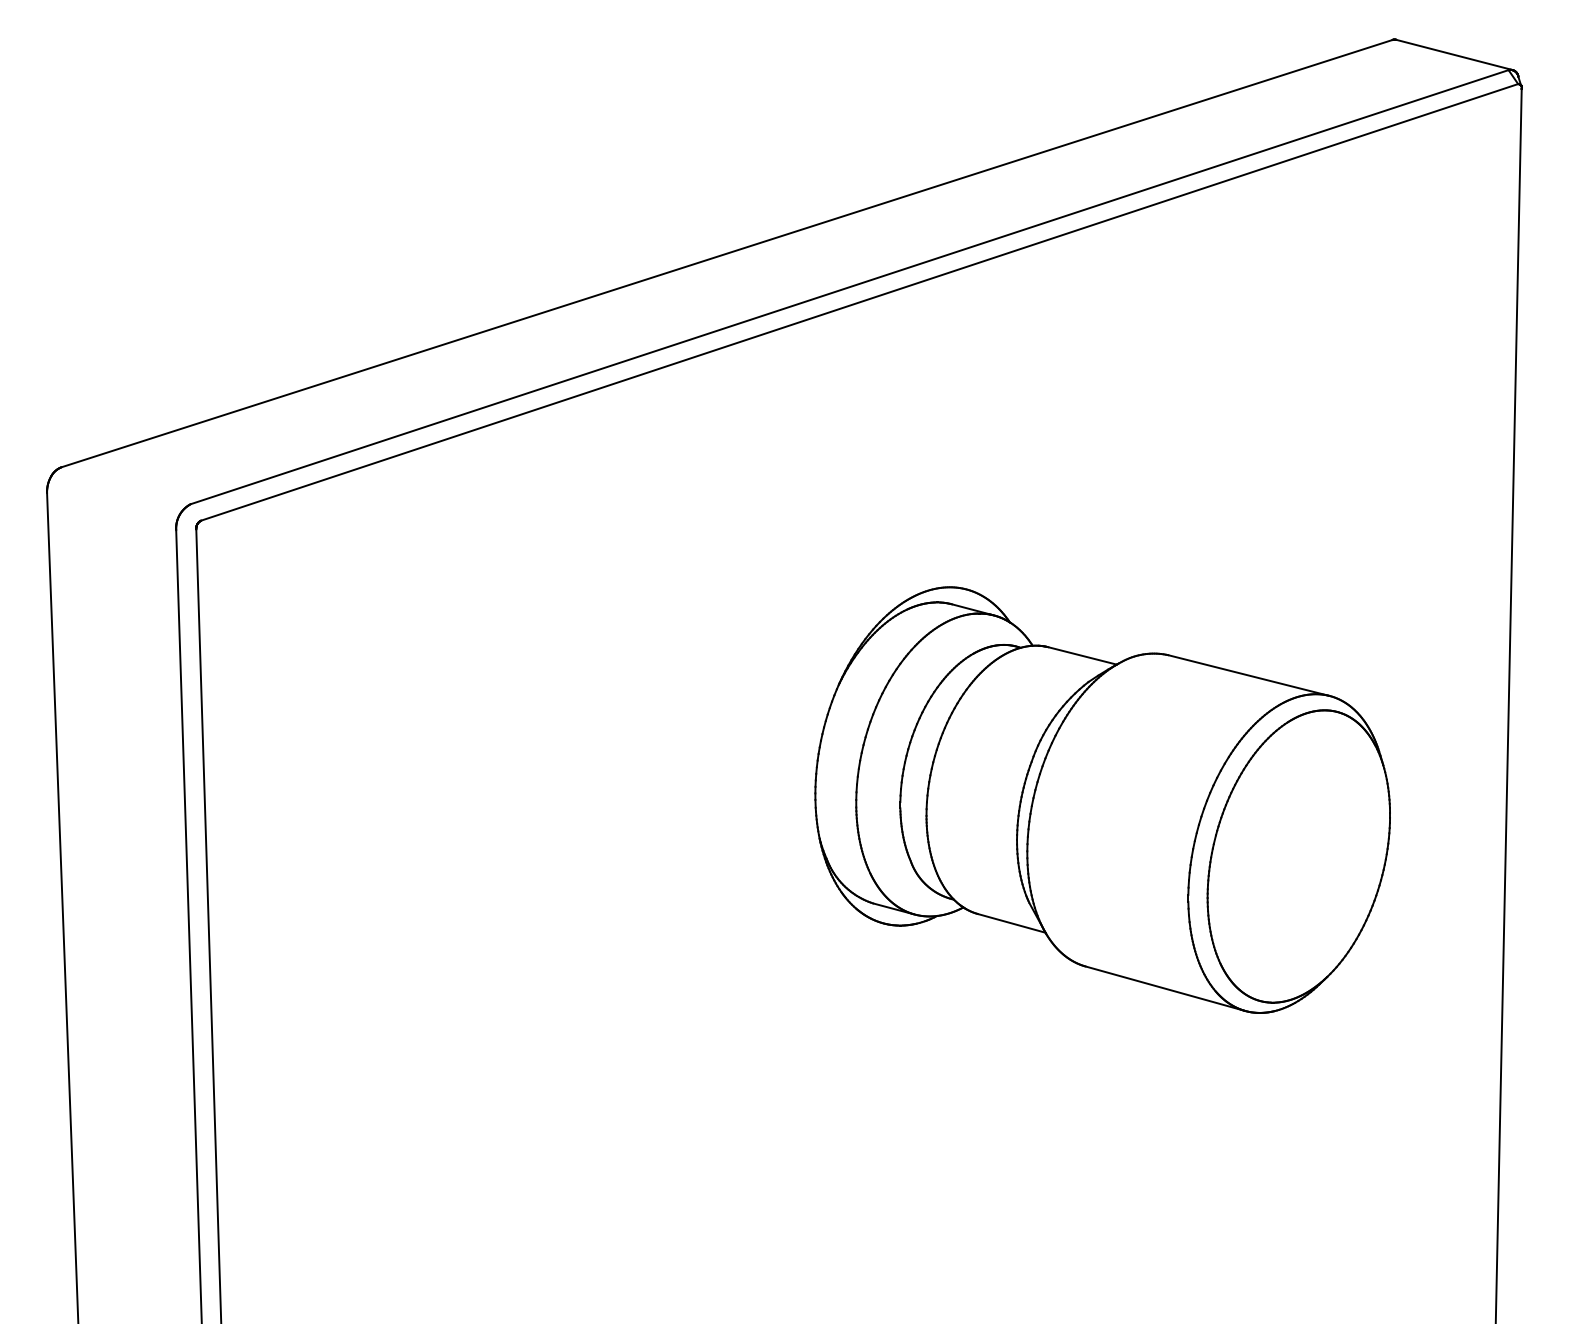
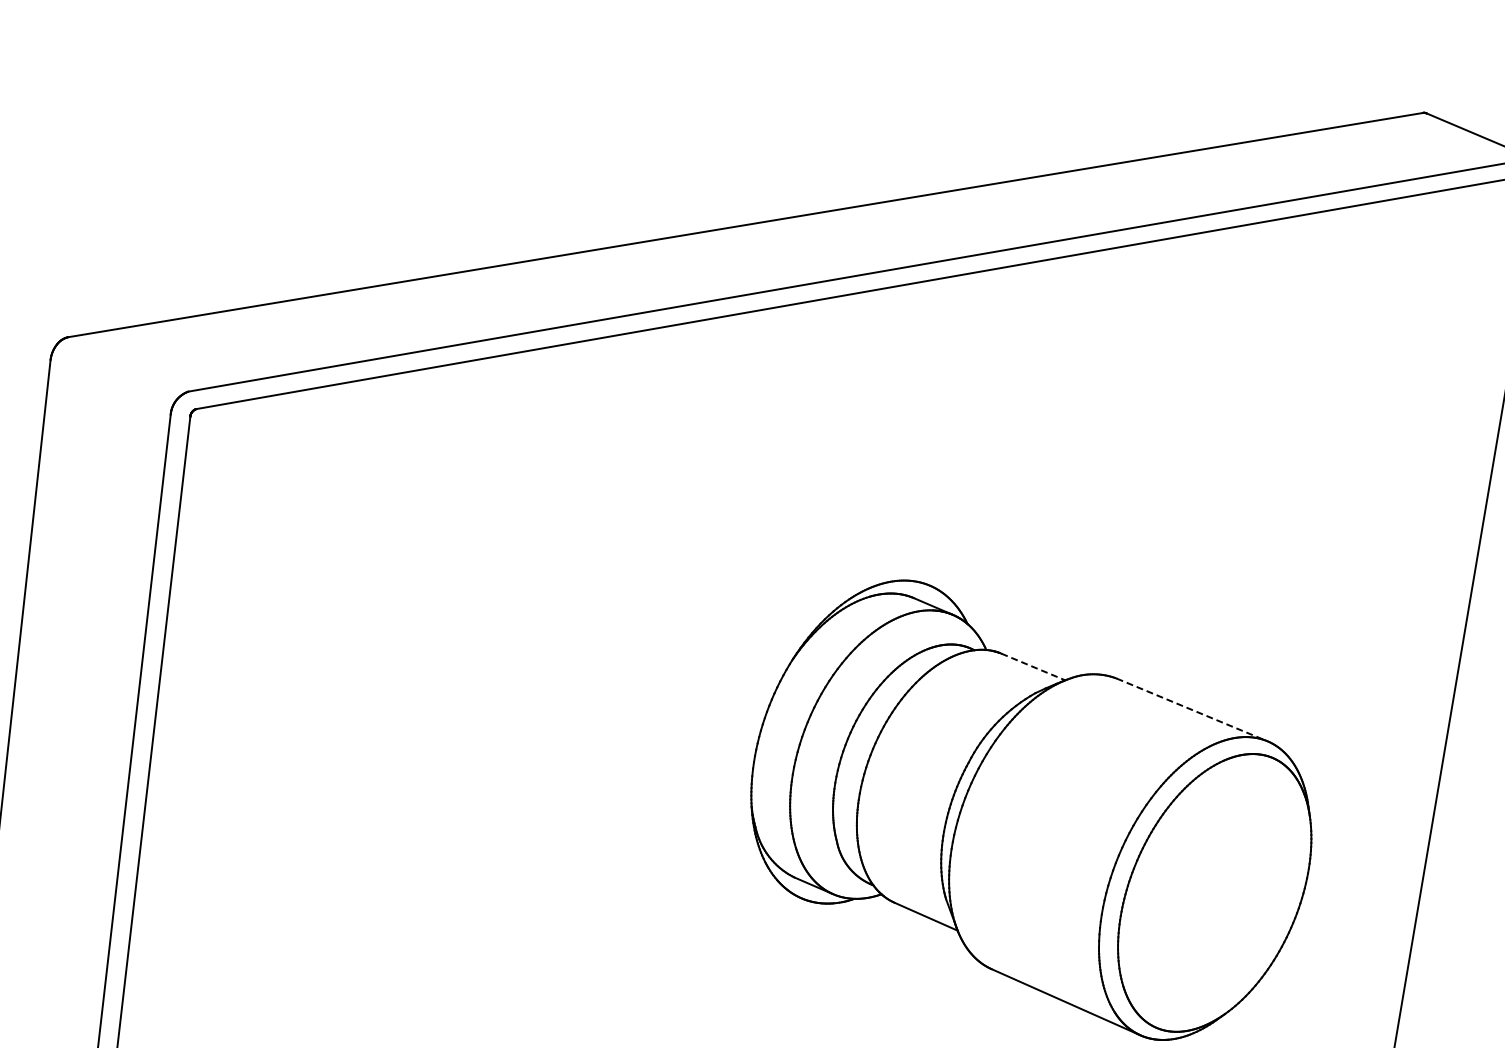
line: (1083, 656) -> (1034, 667), solid -> dashed
line: (1248, 675) -> (1191, 709), solid -> dashed

